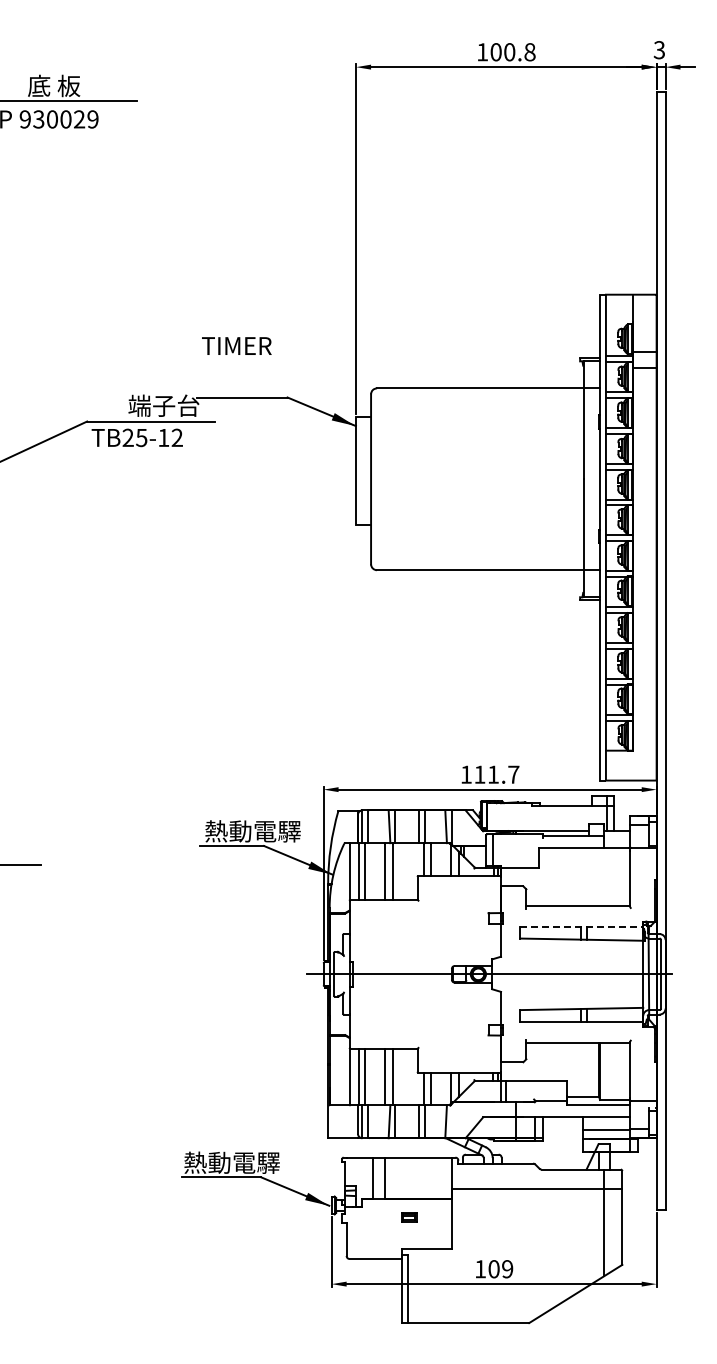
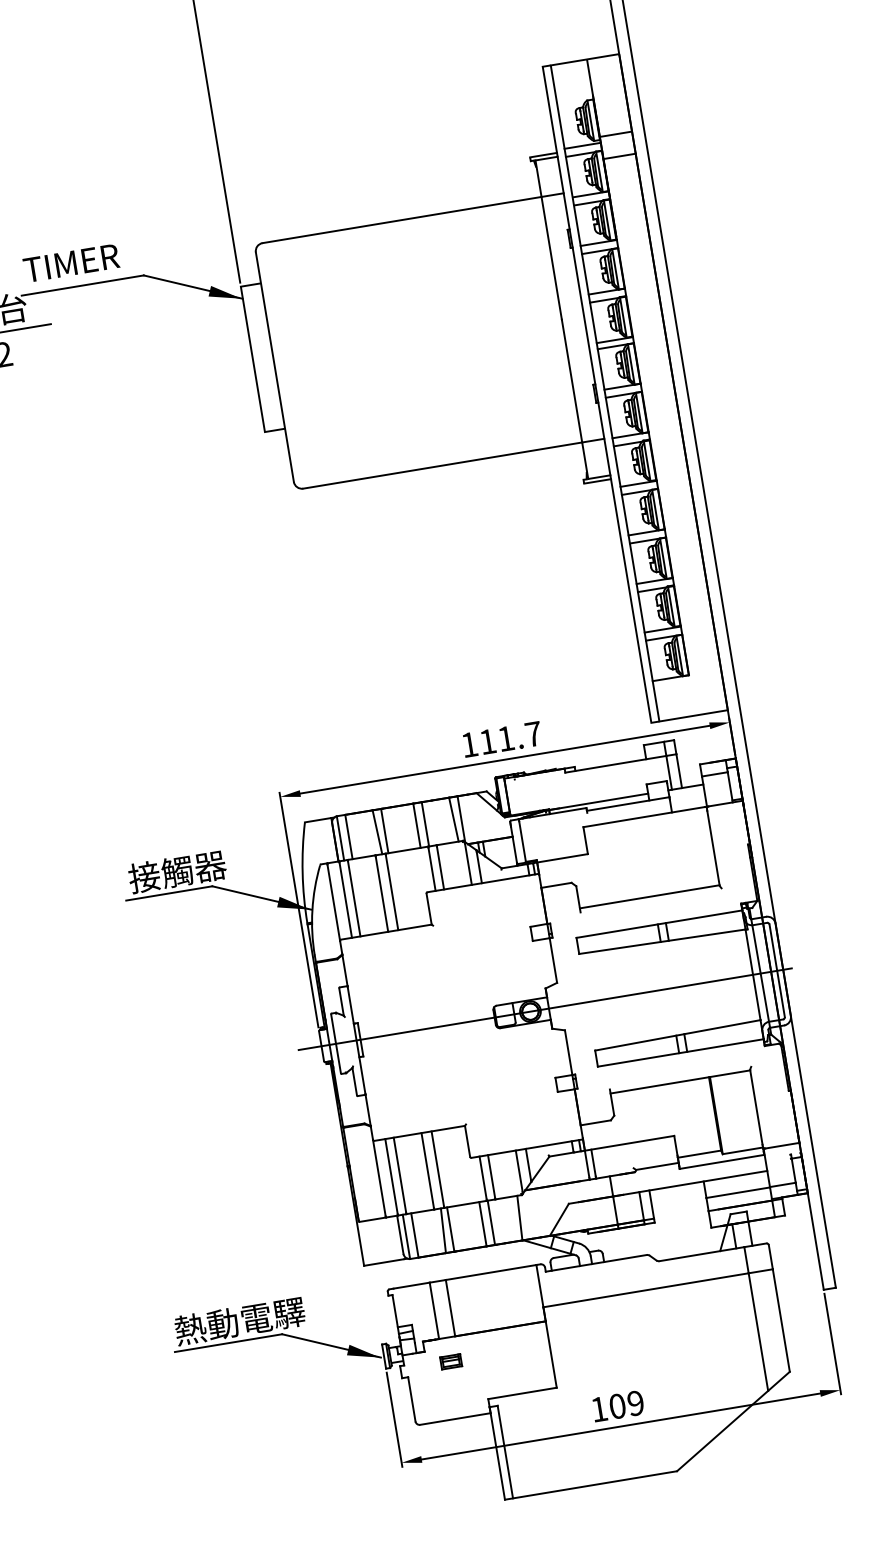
text: (236, 345) -> (70, 262), moved
text: (252, 831) -> (193, 869), 熱動電驛 -> 接觸器
line: (582, 926) -> (660, 923), dashed -> solid
part: (409, 1217) -> (451, 1362), moved

